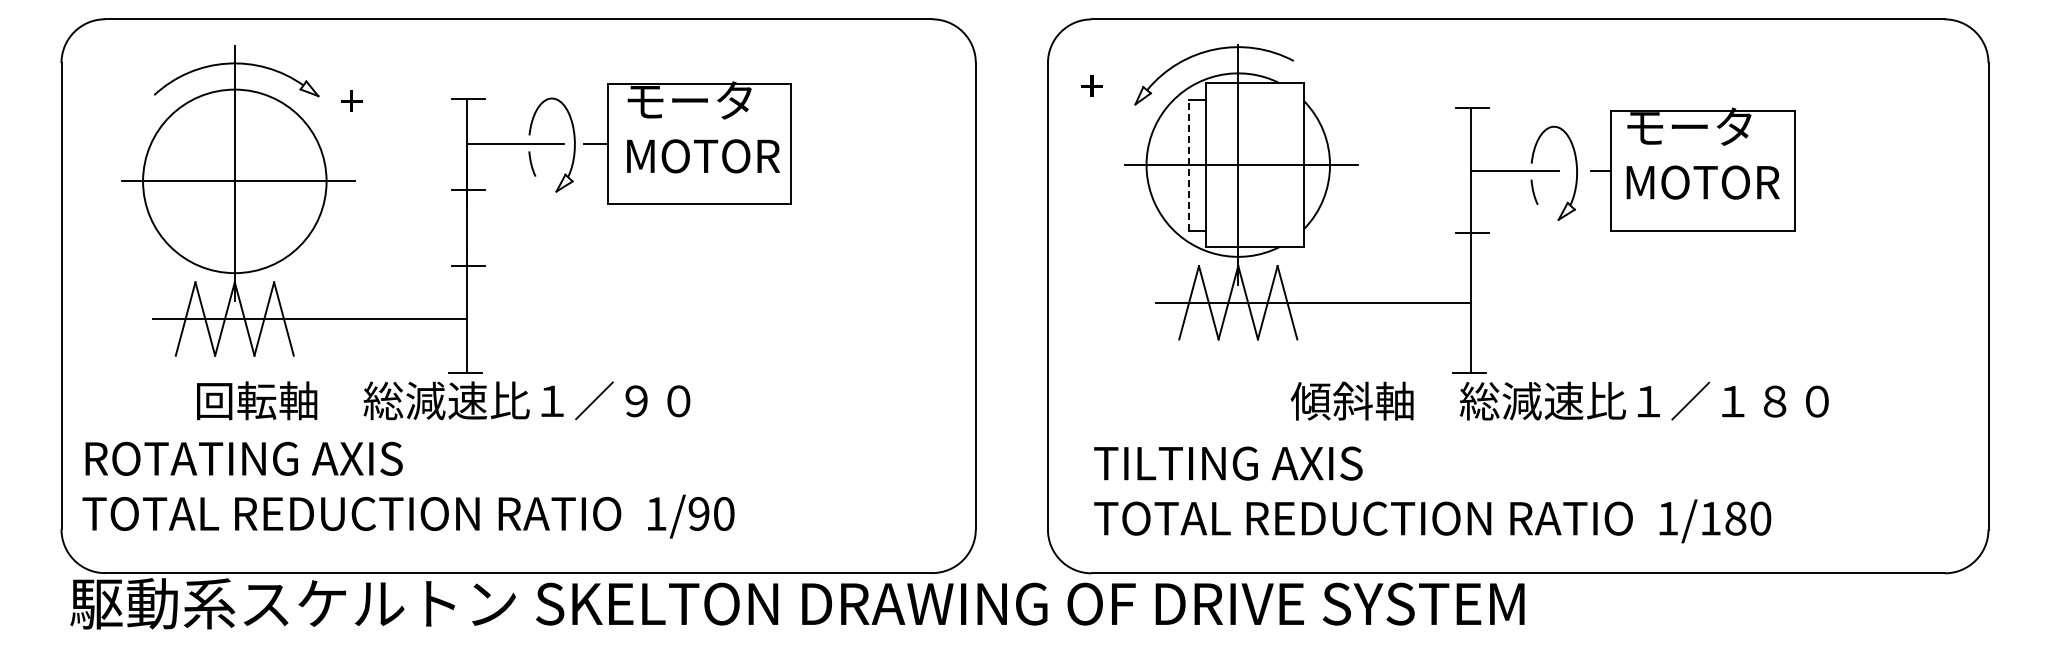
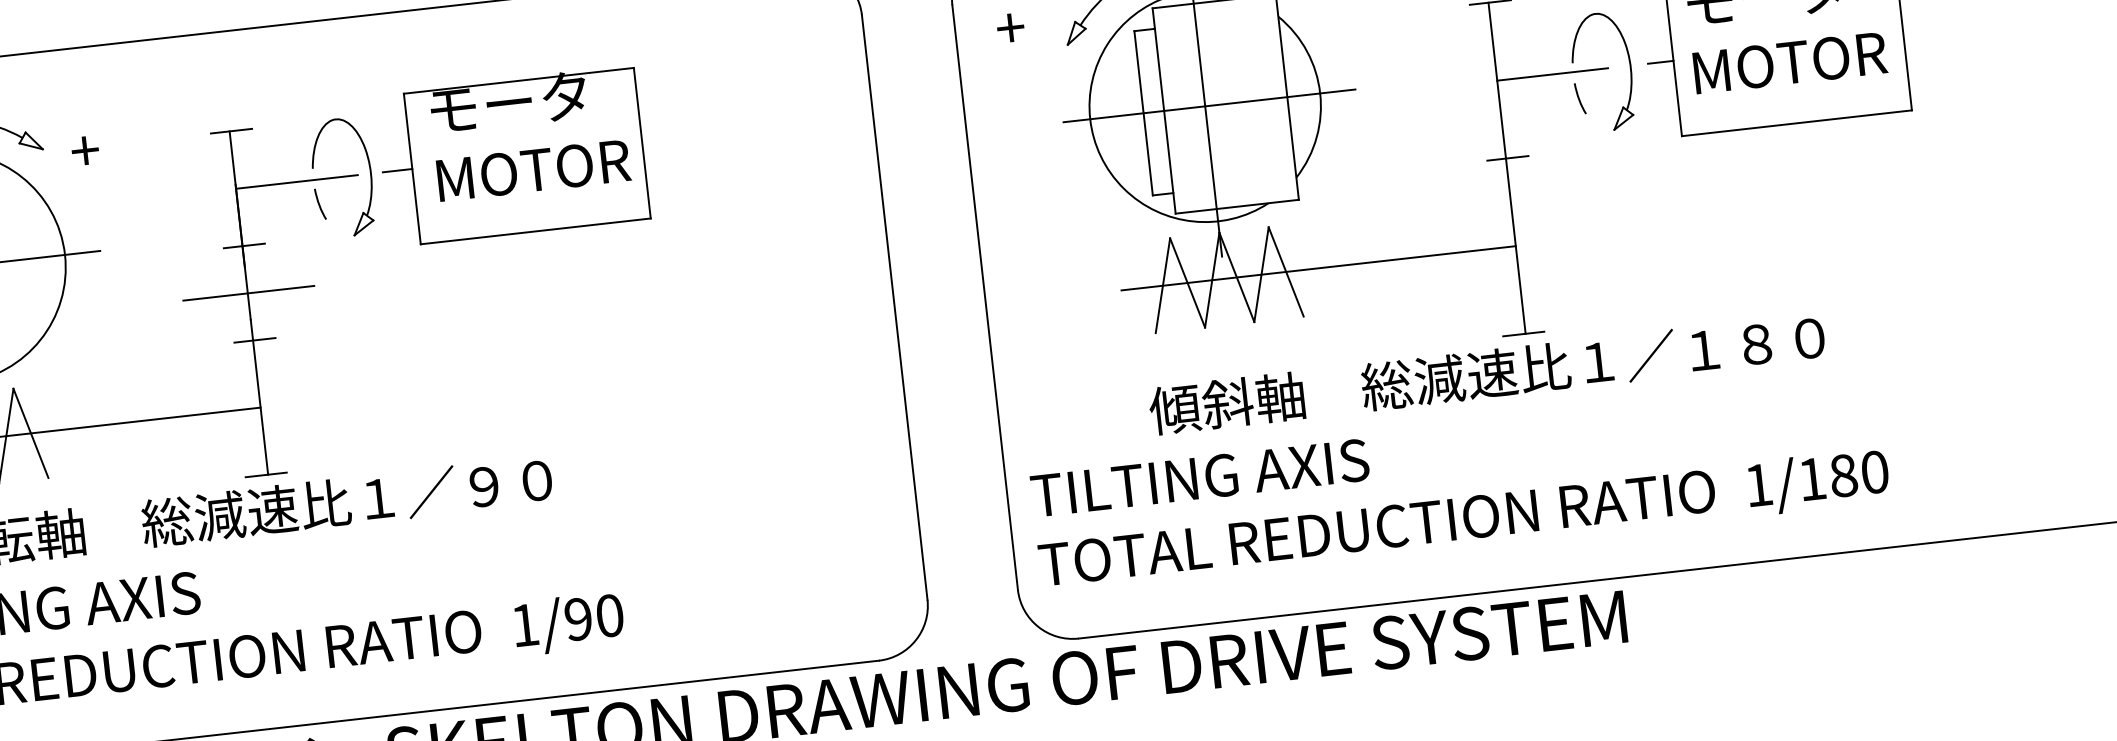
line: (1189, 165) -> (1144, 113), dashed -> solid
line: (467, 227) -> (248, 292), added
text: (1559, 400) -> (1486, 373), moved
text: (1432, 494) -> (1460, 488), moved

